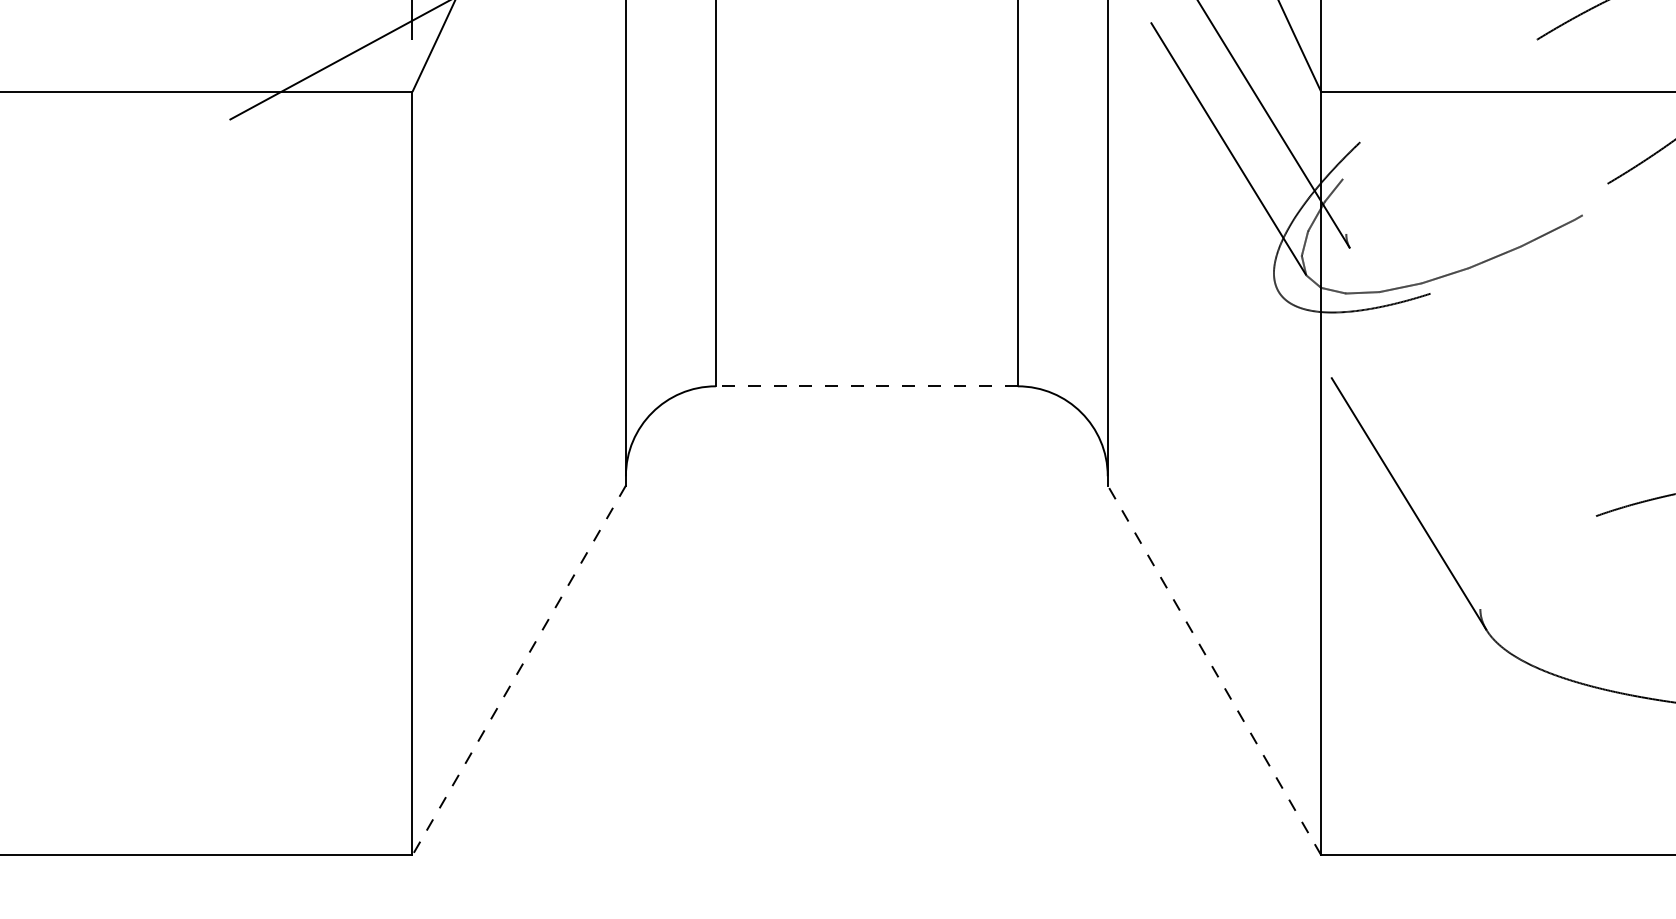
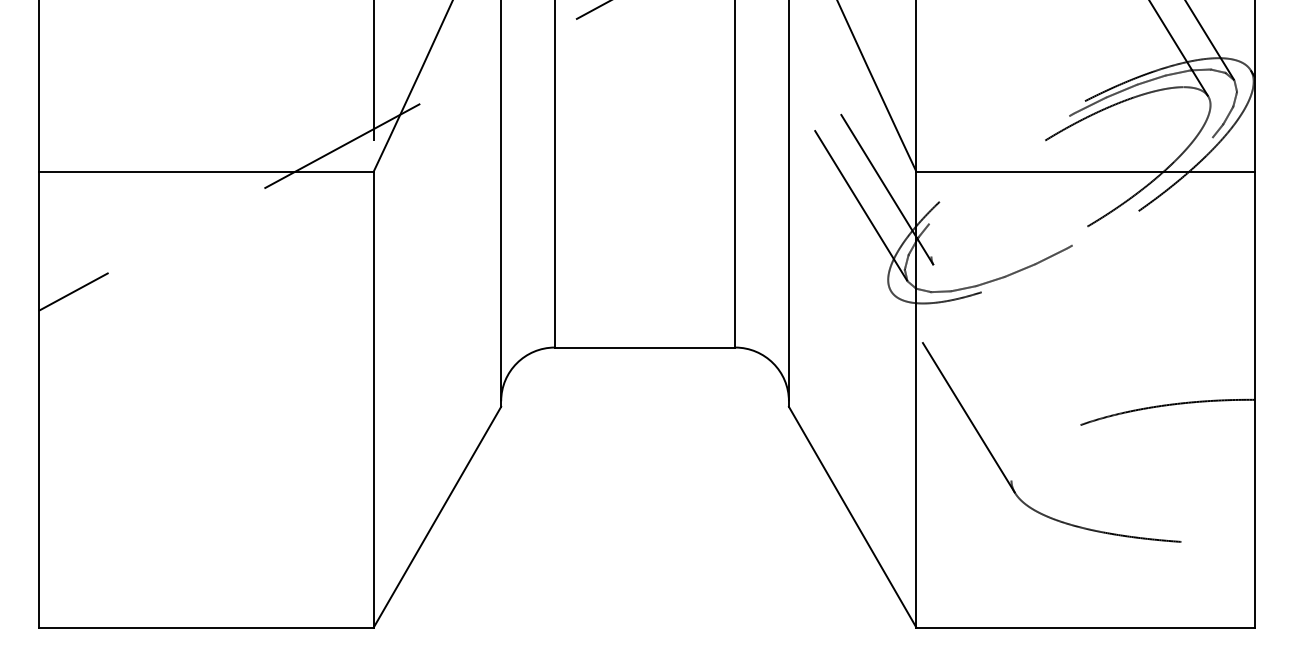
line: (865, 386) -> (644, 347), dashed -> solid
line: (1214, 669) -> (852, 516), dashed -> solid
line: (519, 670) -> (437, 517), dashed -> solid

